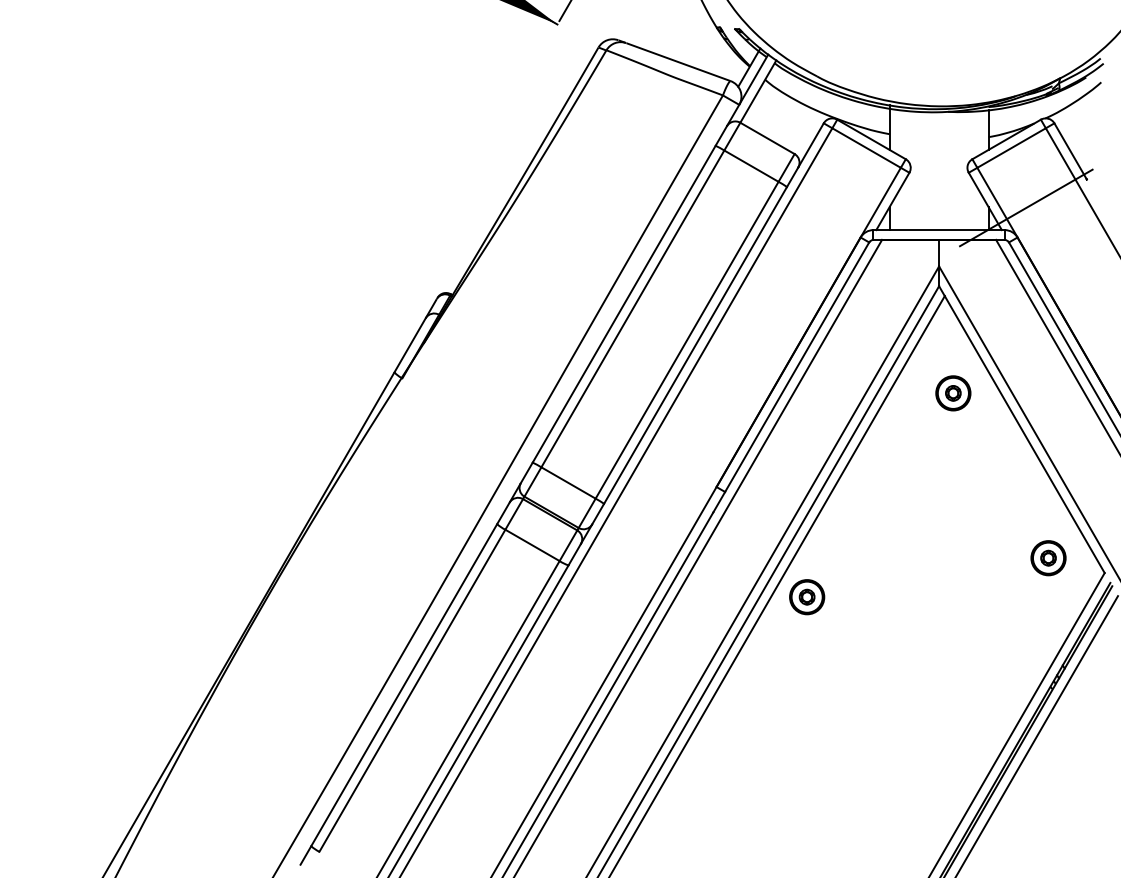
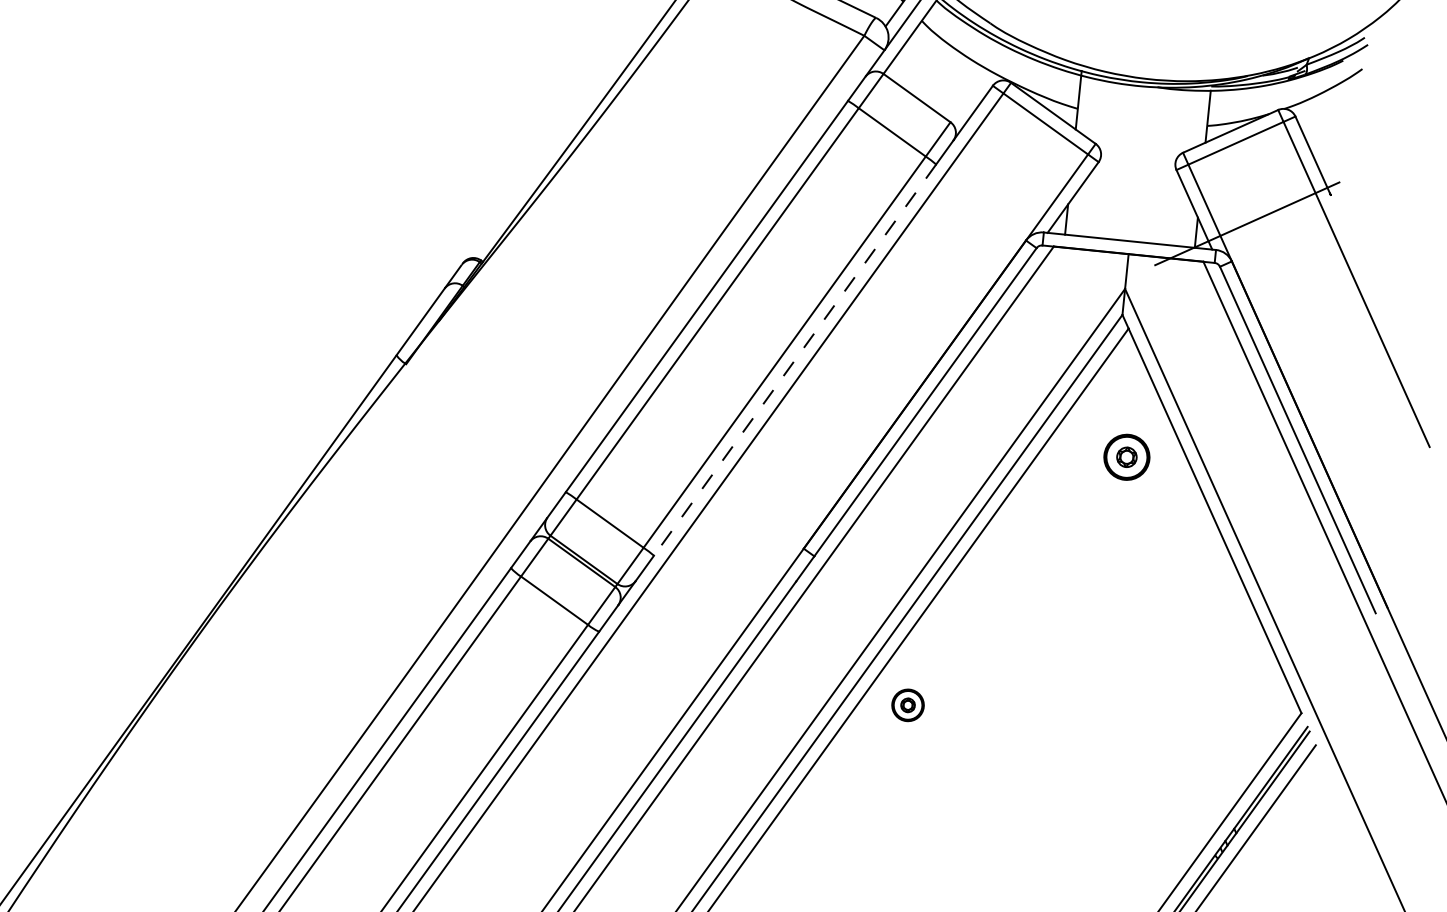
line: (695, 345) -> (795, 360), solid -> dashed
part: (1048, 558) -> (1229, 686), removed
part: (807, 597) -> (908, 705), size x0.7

